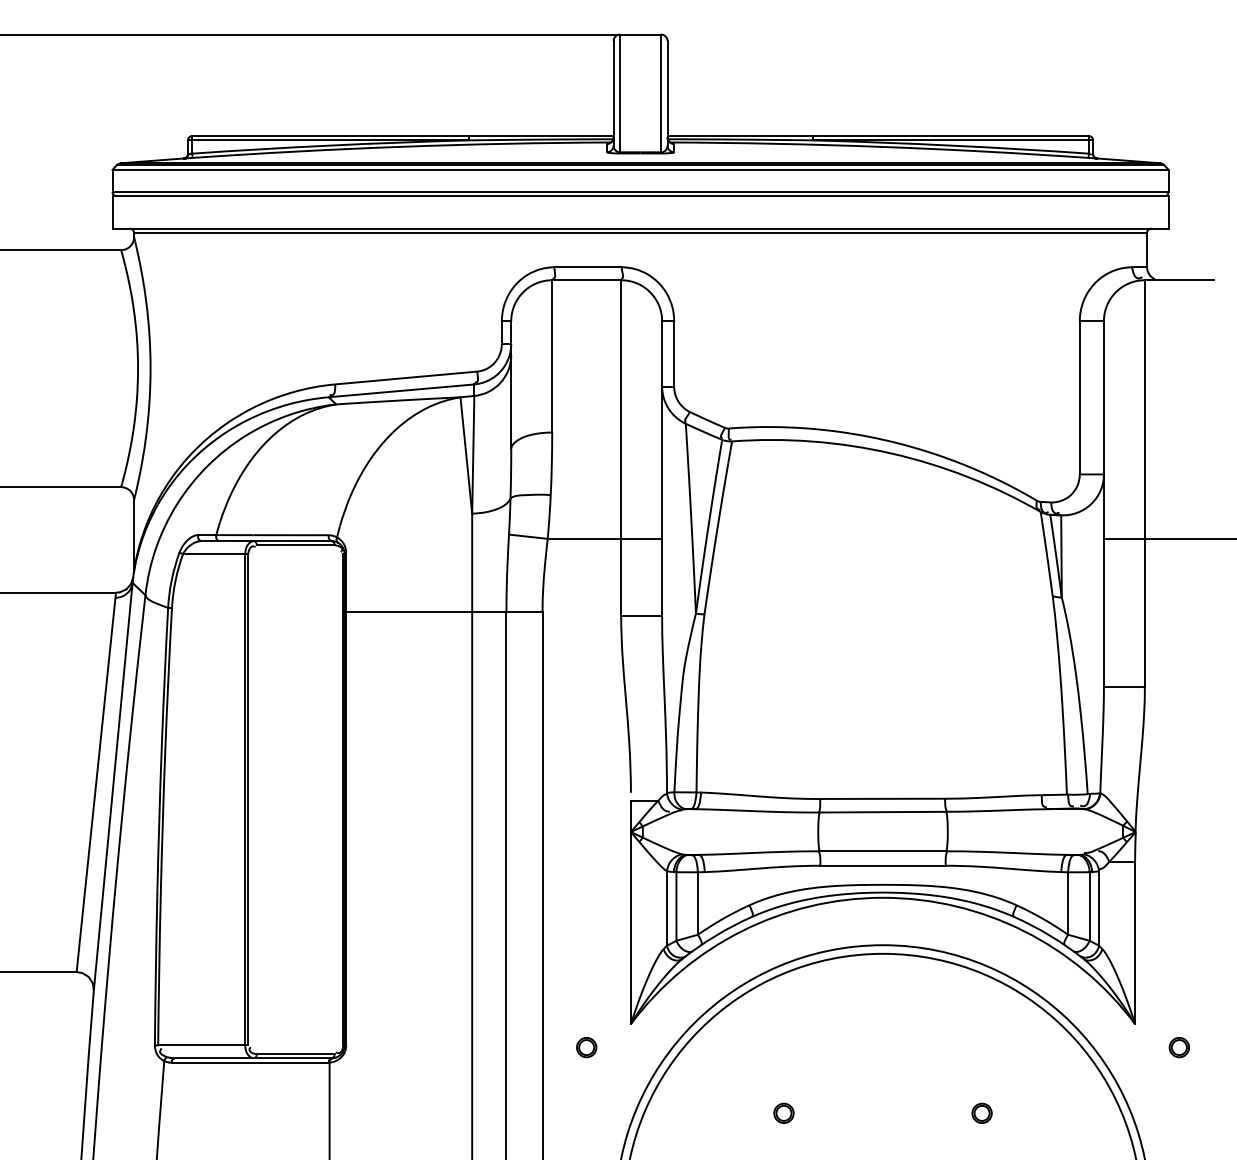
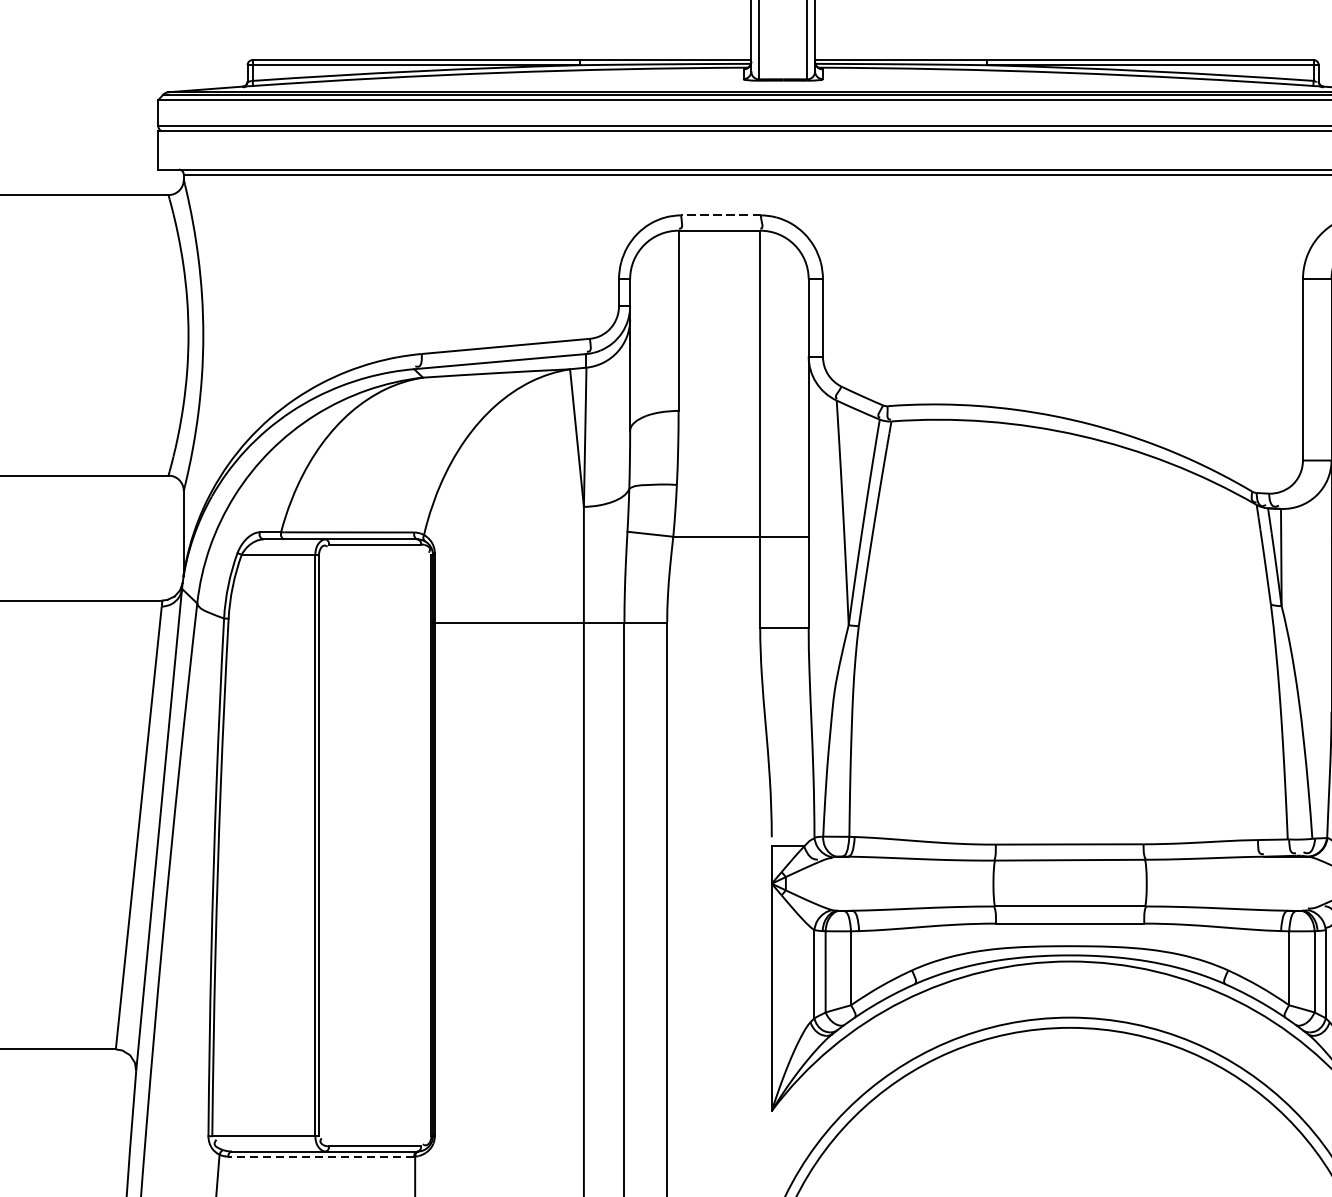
line: (588, 267) -> (721, 215), solid -> dashed
part: (586, 1047) -> (719, 1138), removed
line: (250, 1062) -> (321, 1156), solid -> dashed

